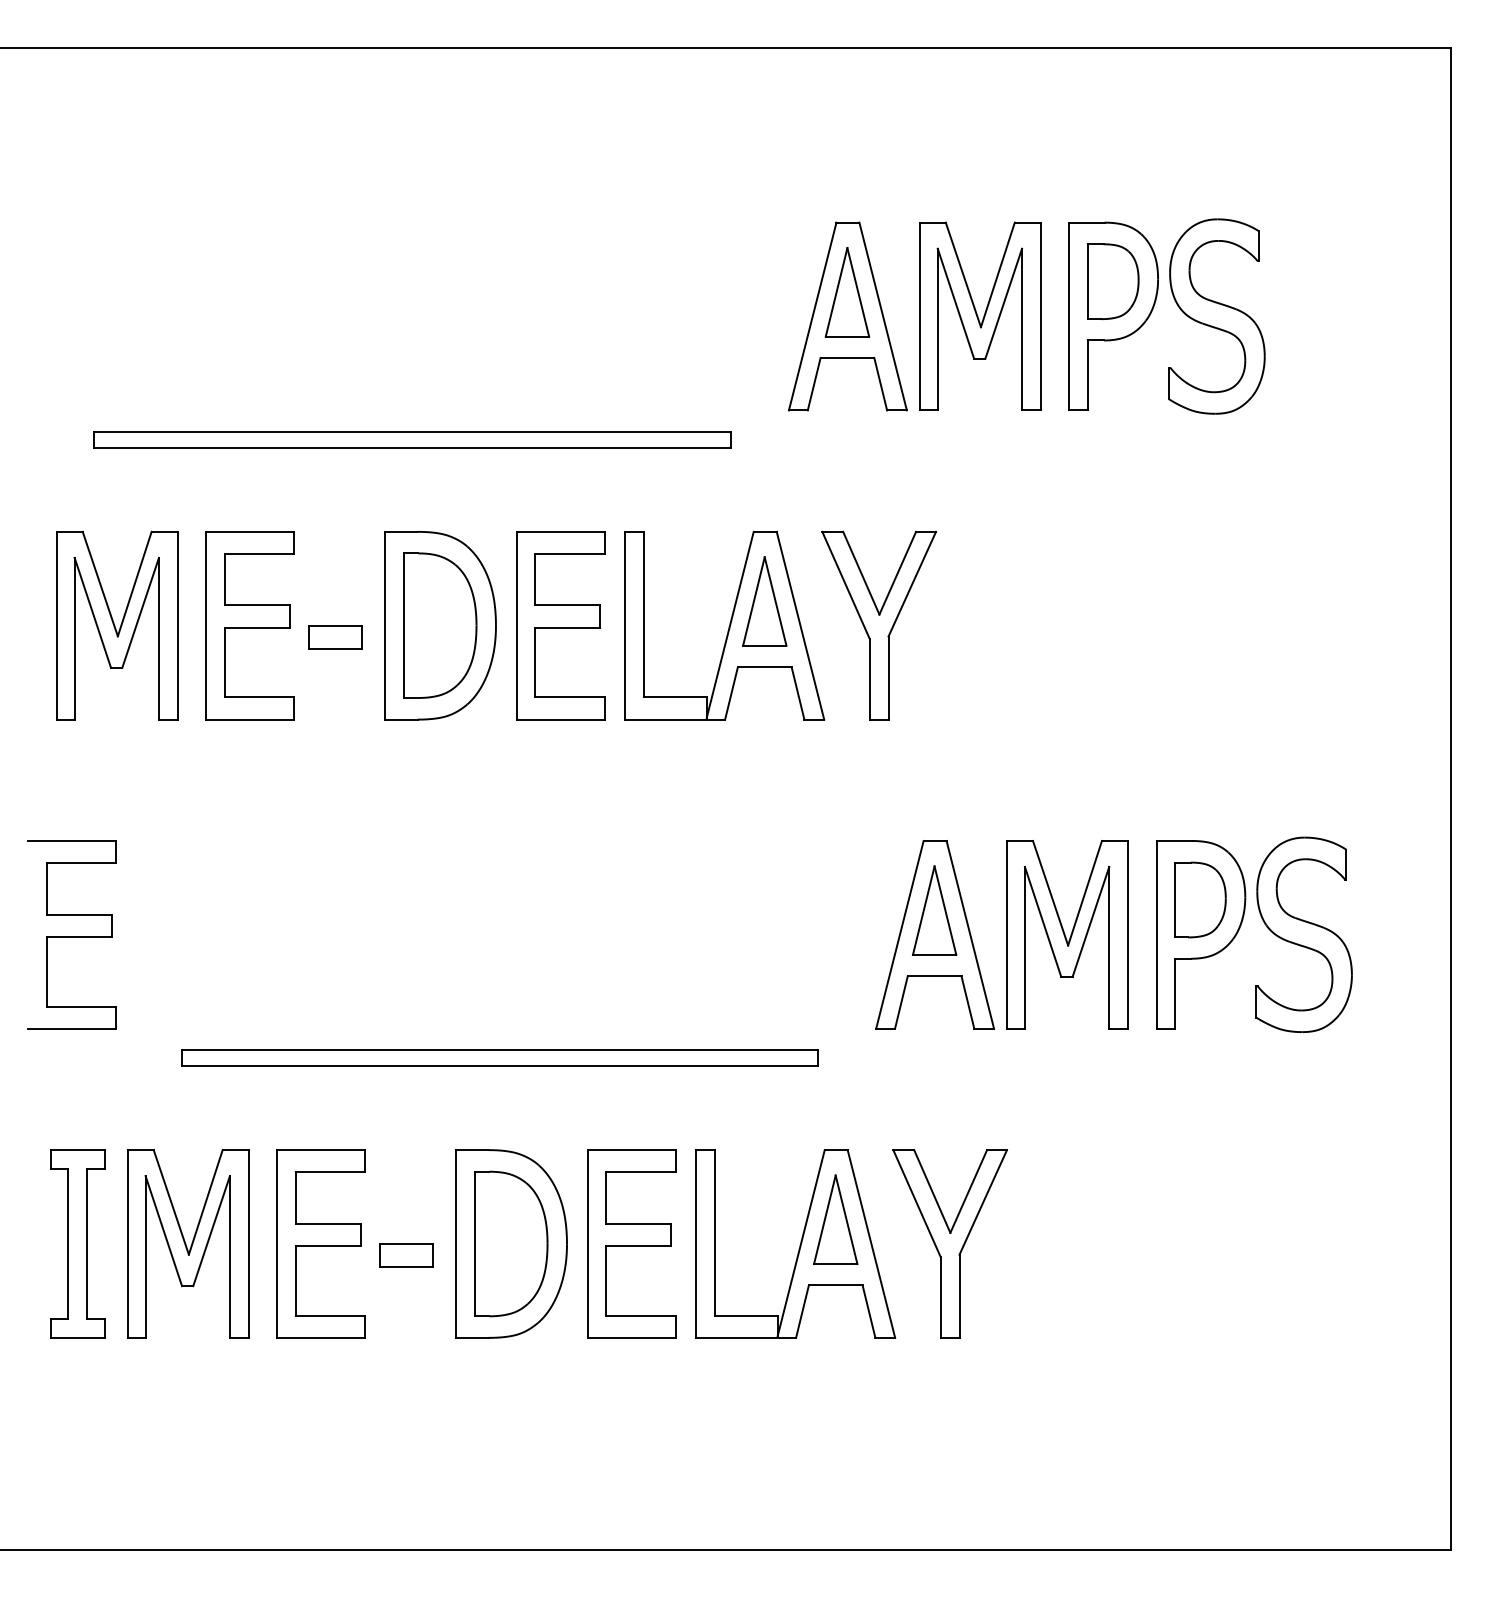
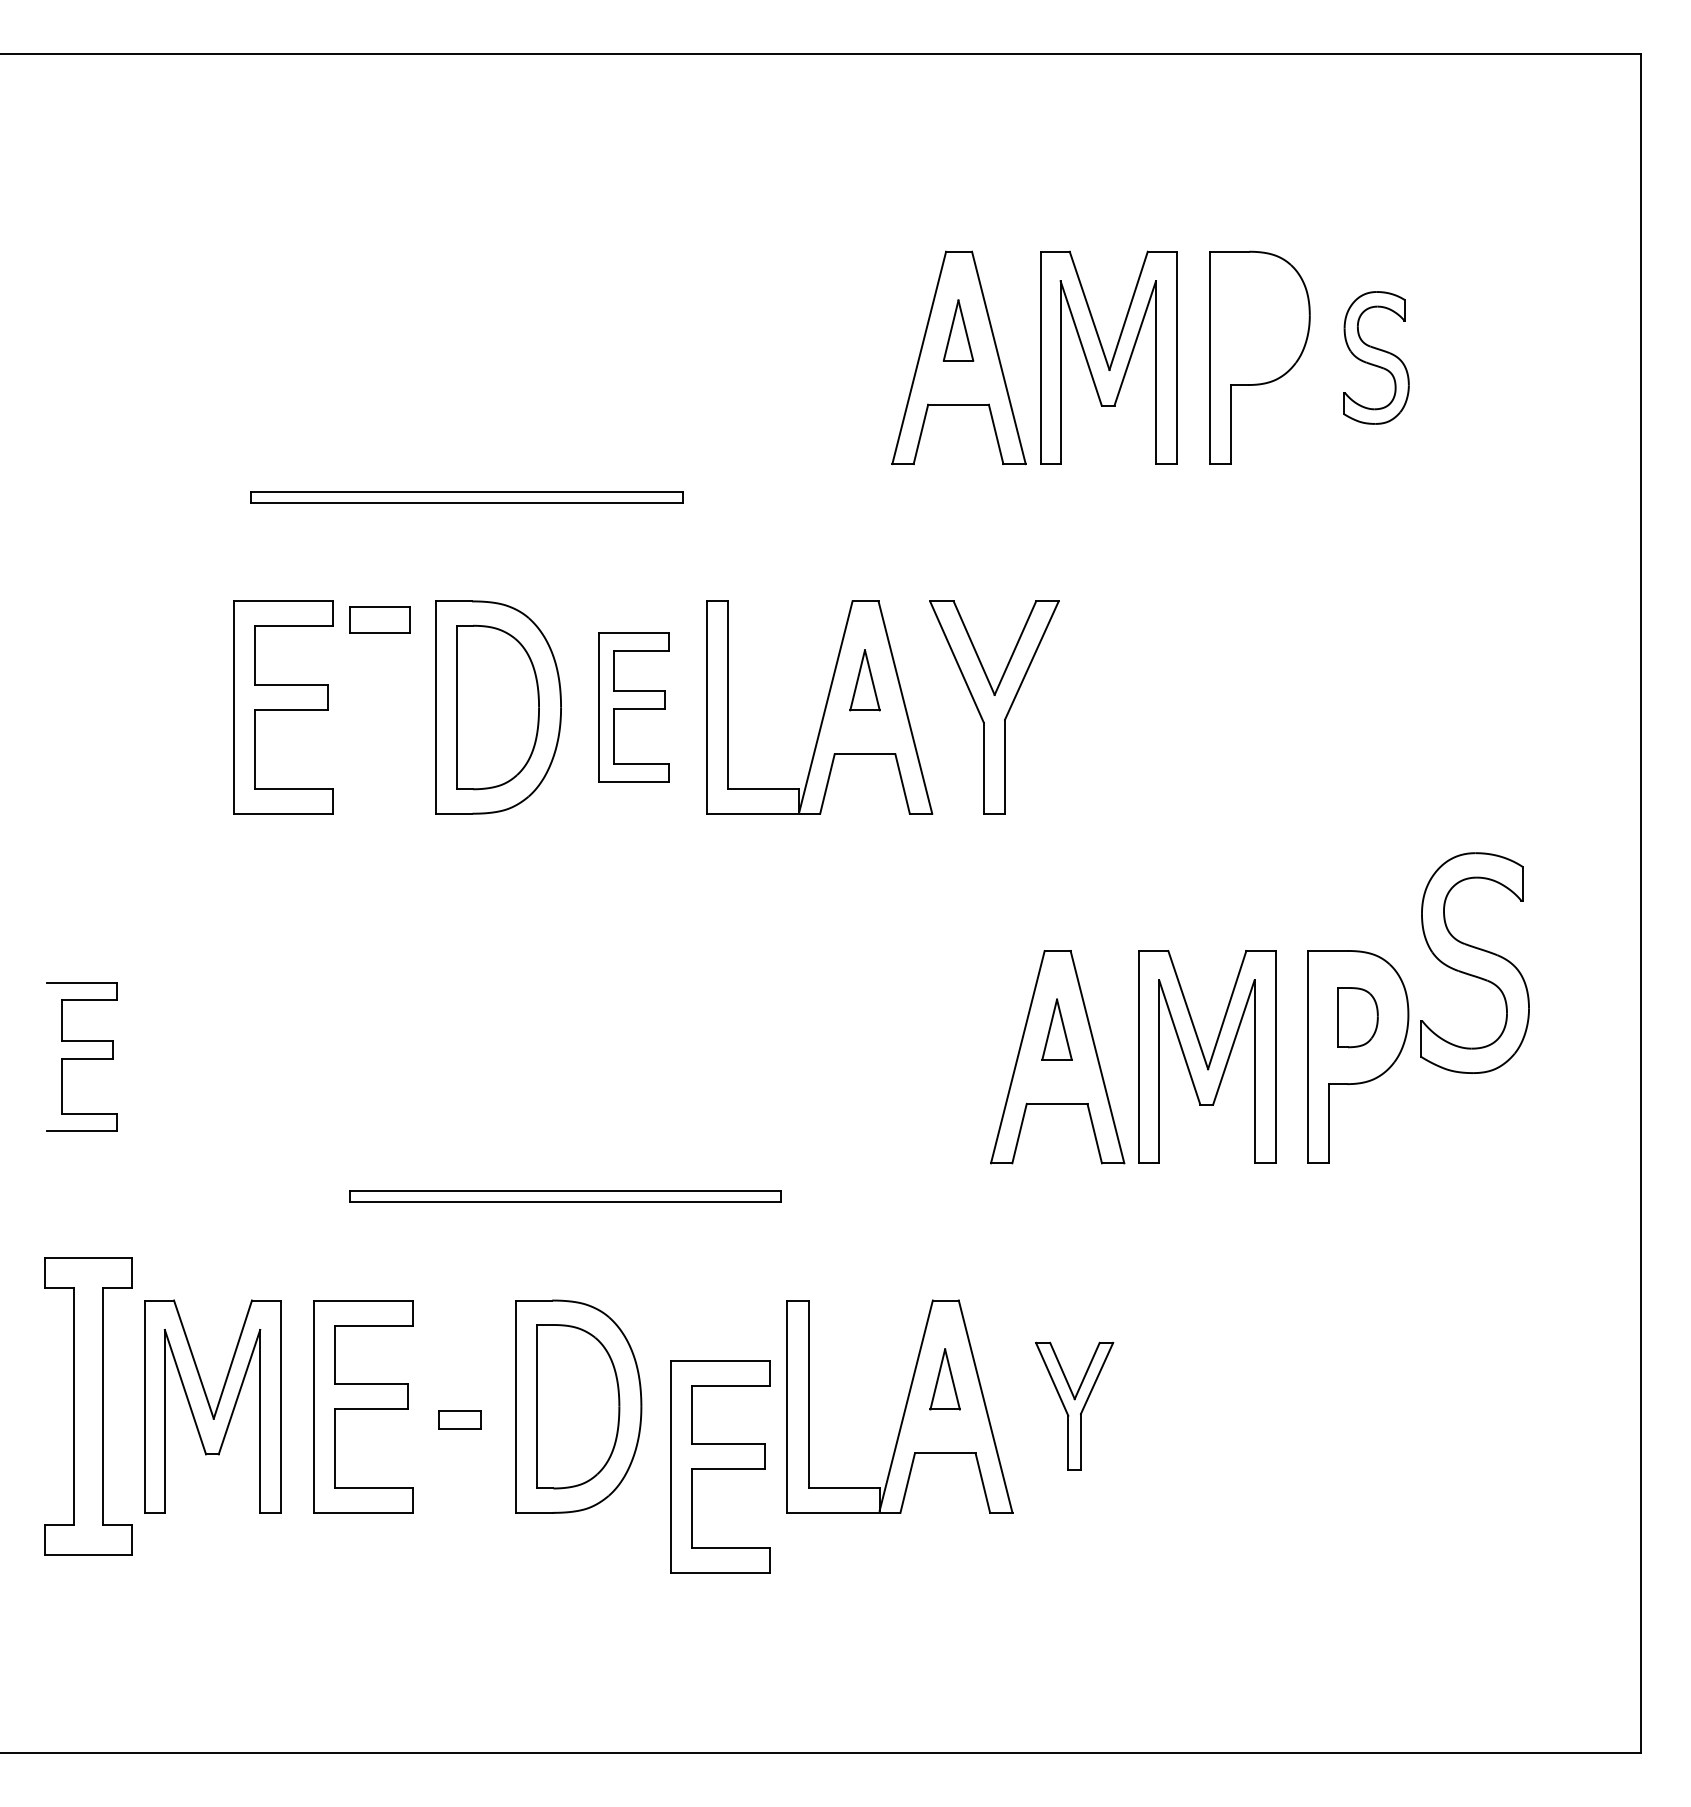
part: (1113, 281) -> (1259, 318), removed
part: (847, 292) -> (958, 330), size x0.6
part: (1217, 316) -> (1376, 357), size x0.6
part: (412, 439) -> (466, 497), size x0.6
part: (764, 601) -> (864, 680), size x0.6
part: (116, 625) -> (132, 707), removed
part: (560, 625) -> (633, 707), size x0.7
part: (335, 637) -> (379, 619), moved
part: (1200, 899) -> (1357, 1017), size x0.7
part: (934, 910) -> (1056, 1029), size x0.6
part: (71, 934) -> (81, 1056), size x0.7
part: (1303, 934) -> (1474, 962), moved
part: (499, 1058) -> (565, 1196), size x0.6
part: (835, 1219) -> (944, 1379), size x0.6
part: (77, 1243) -> (87, 1406), size x1.4
part: (631, 1243) -> (720, 1466), moved
part: (950, 1243) -> (1074, 1406), size x0.6
part: (406, 1255) -> (459, 1419), size x0.7

